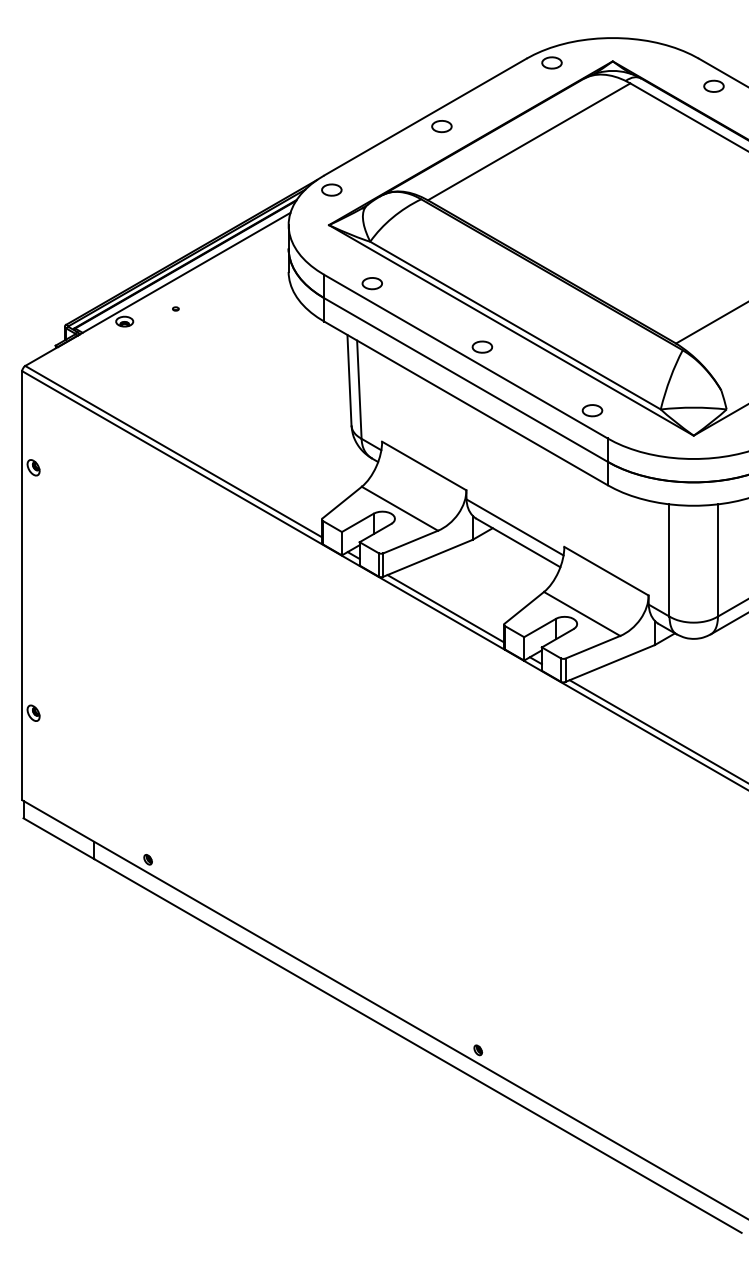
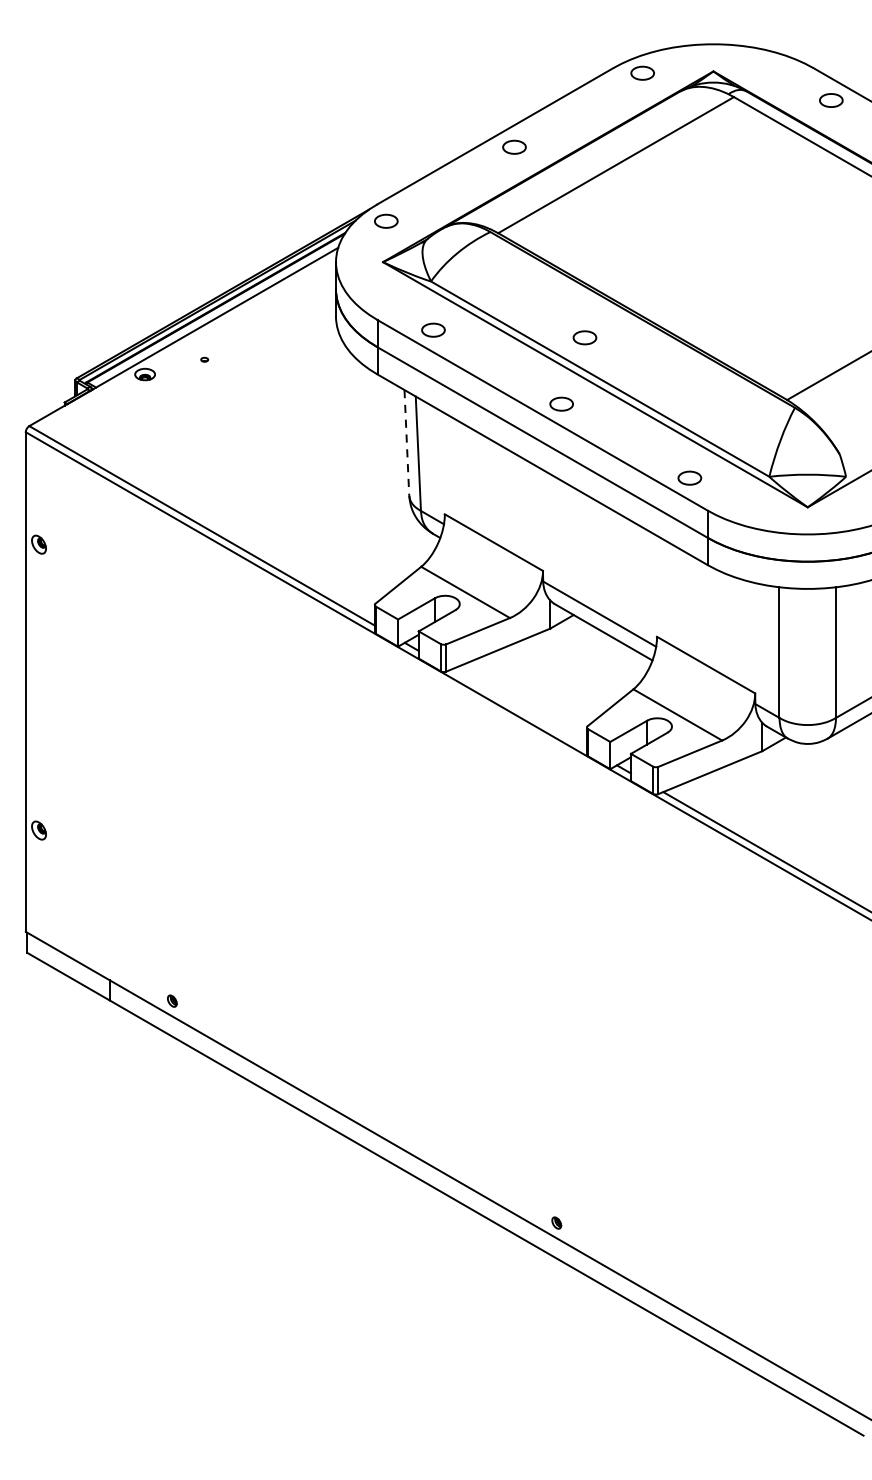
part: (502, 289) -> (585, 337), added
line: (349, 380) -> (406, 443), solid -> dashed
line: (445, 608) -> (518, 708), removed

